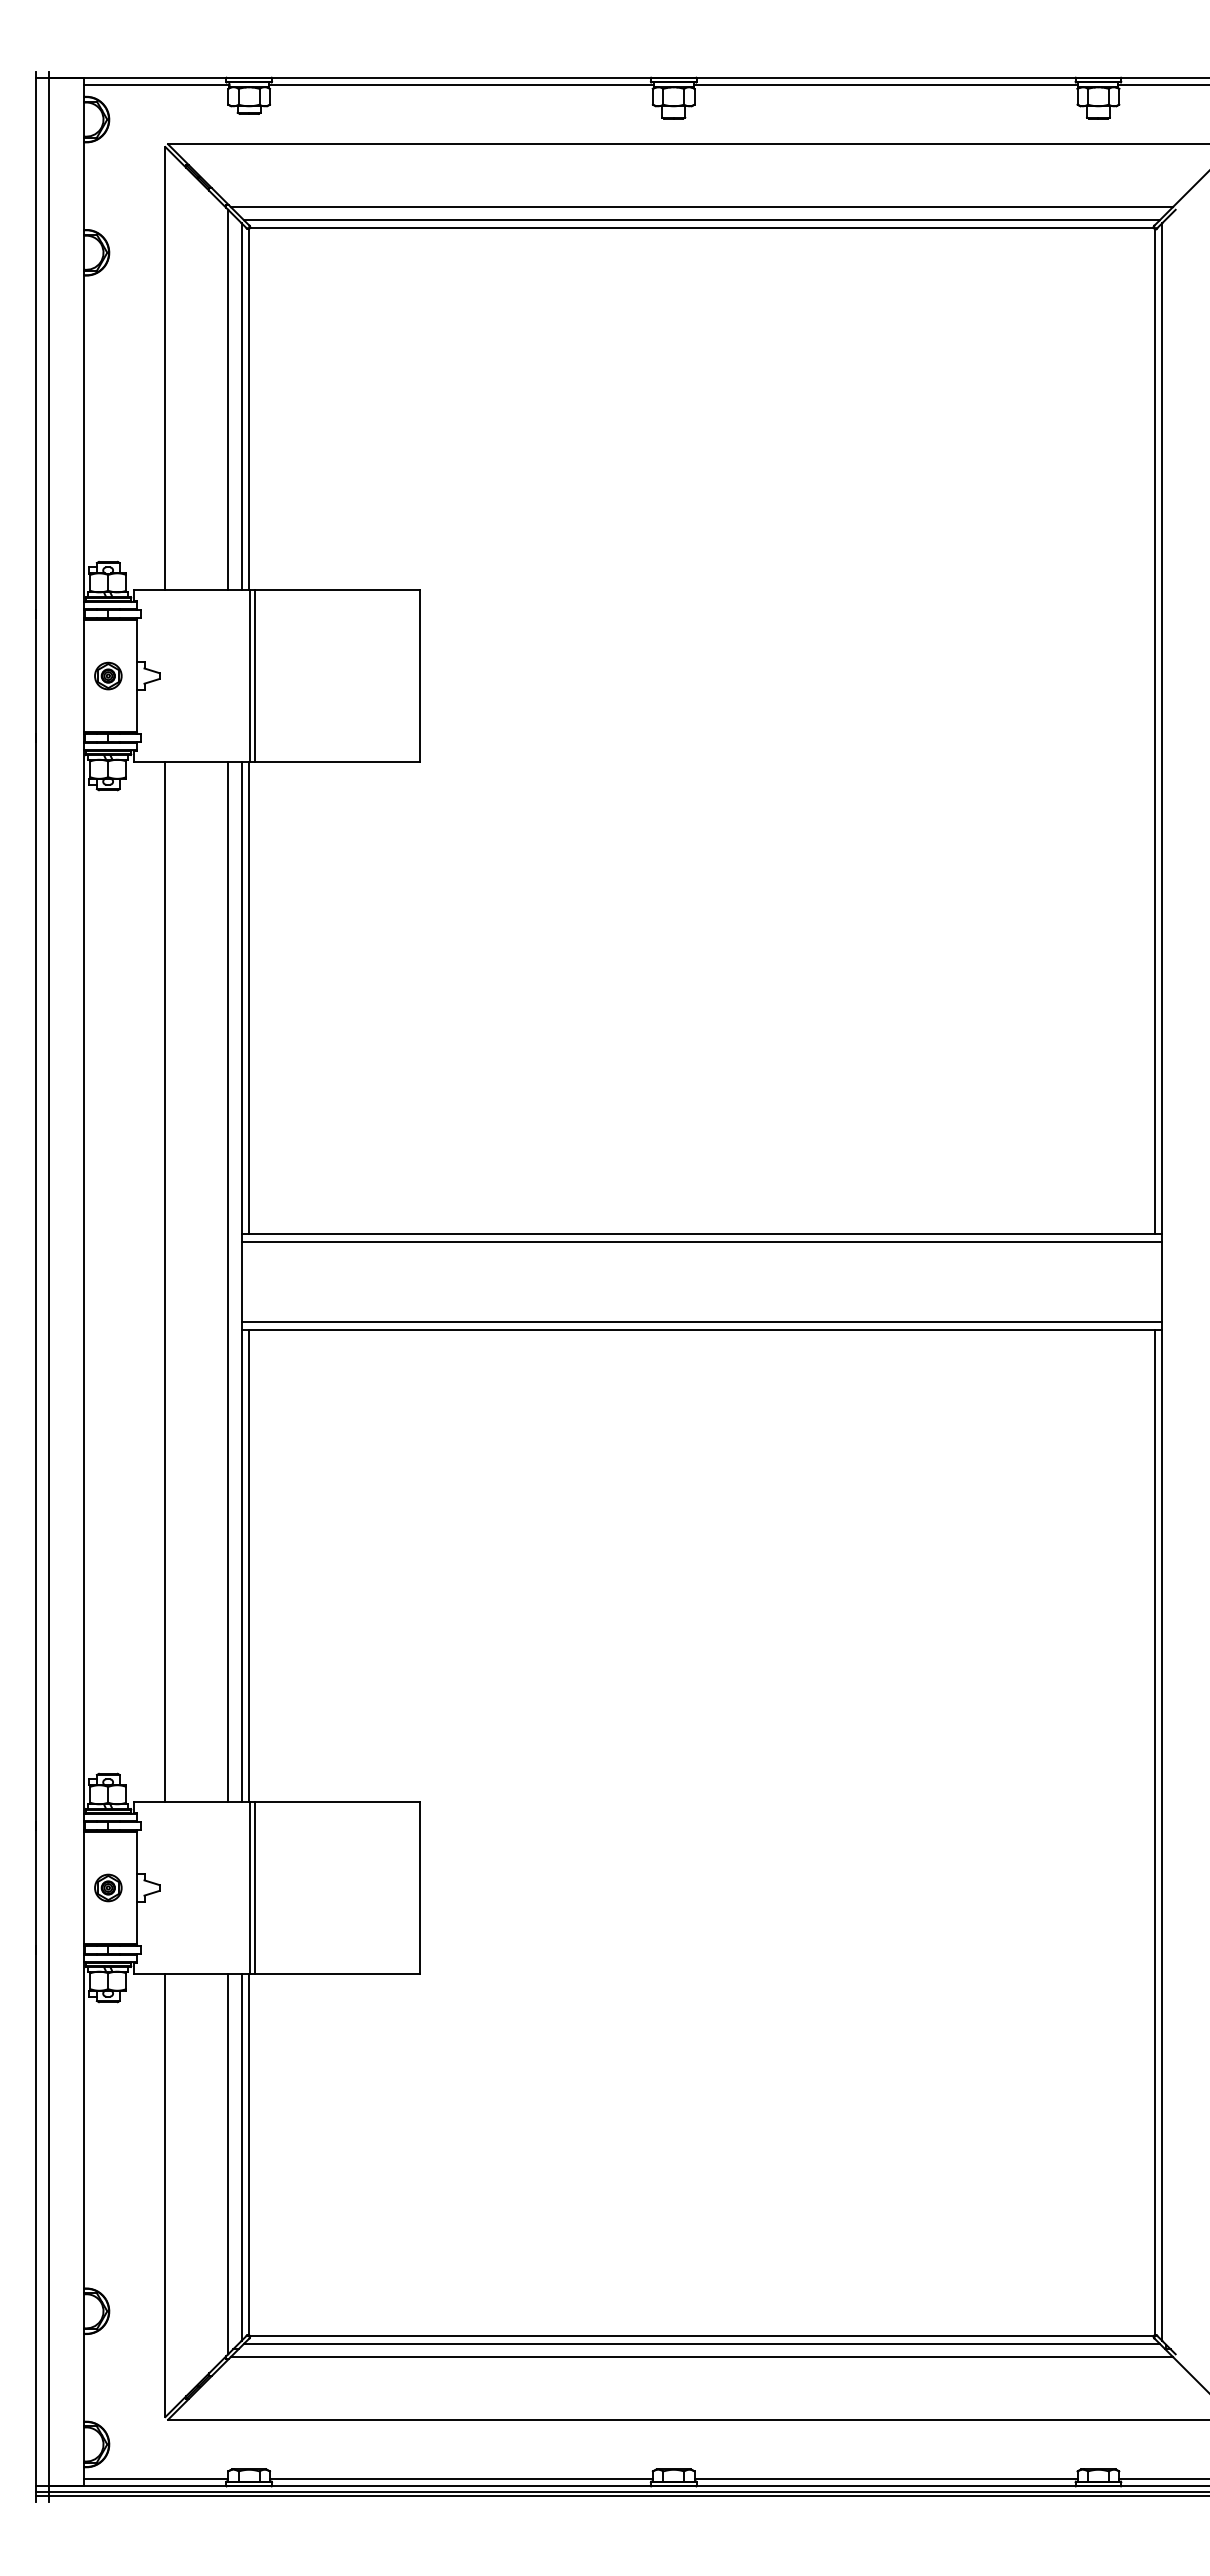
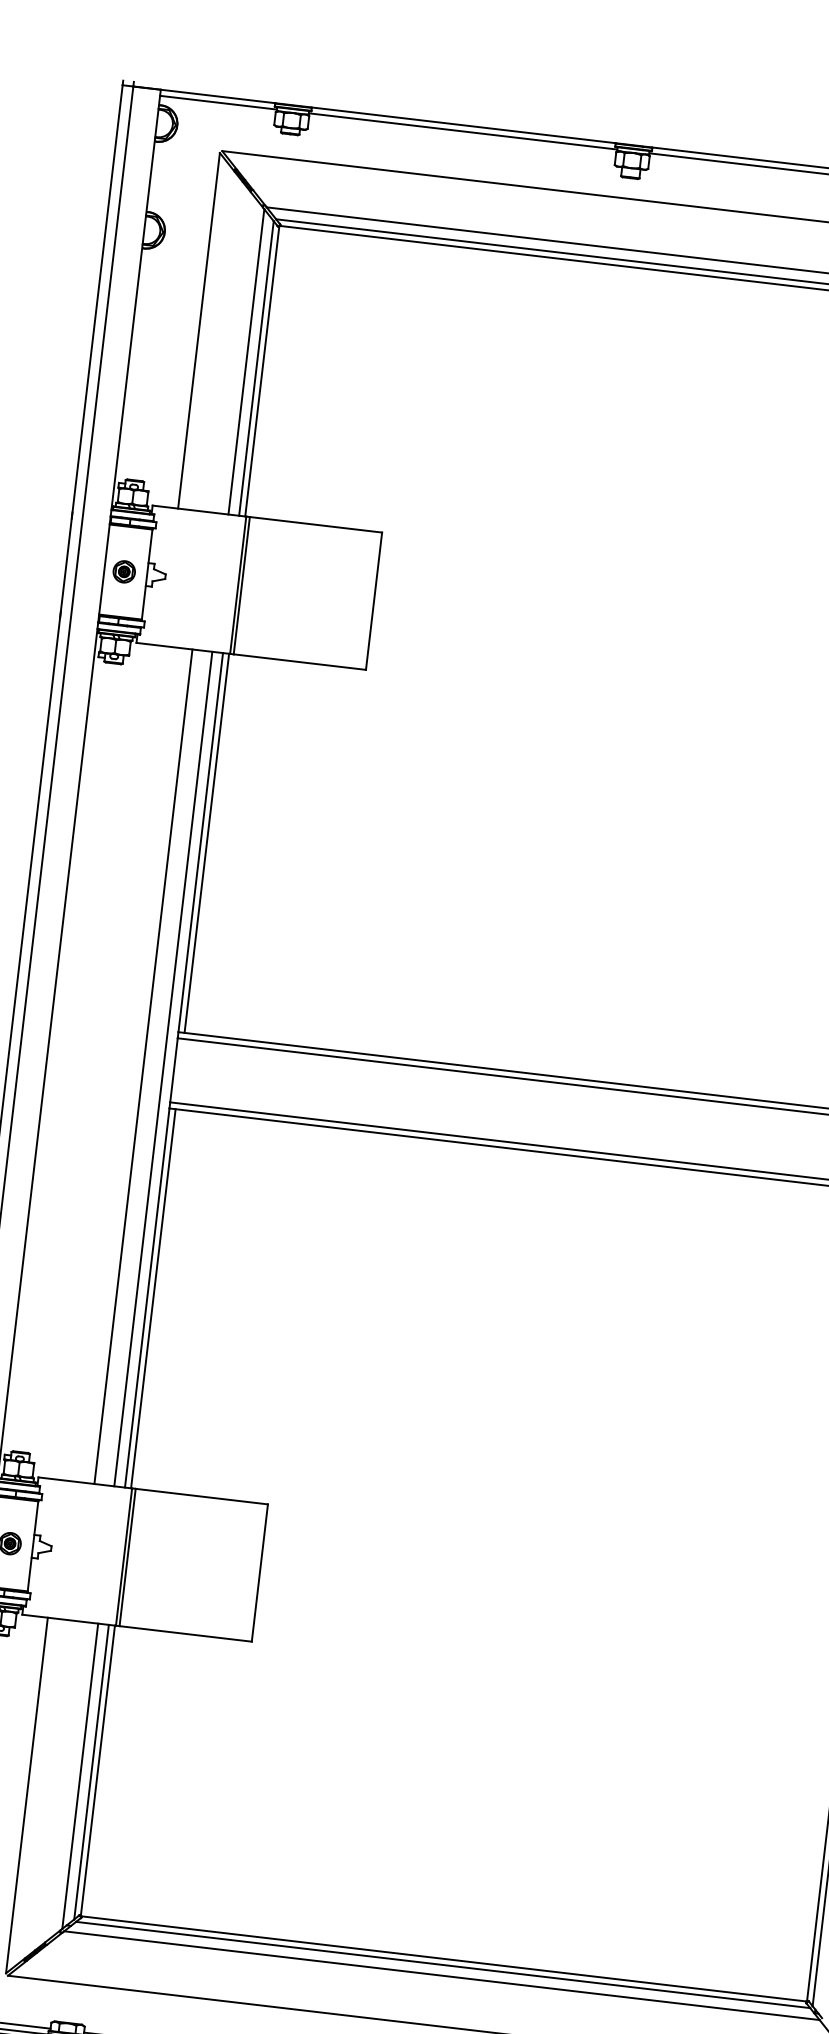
line: (165, 1281) -> (143, 1066), moved

